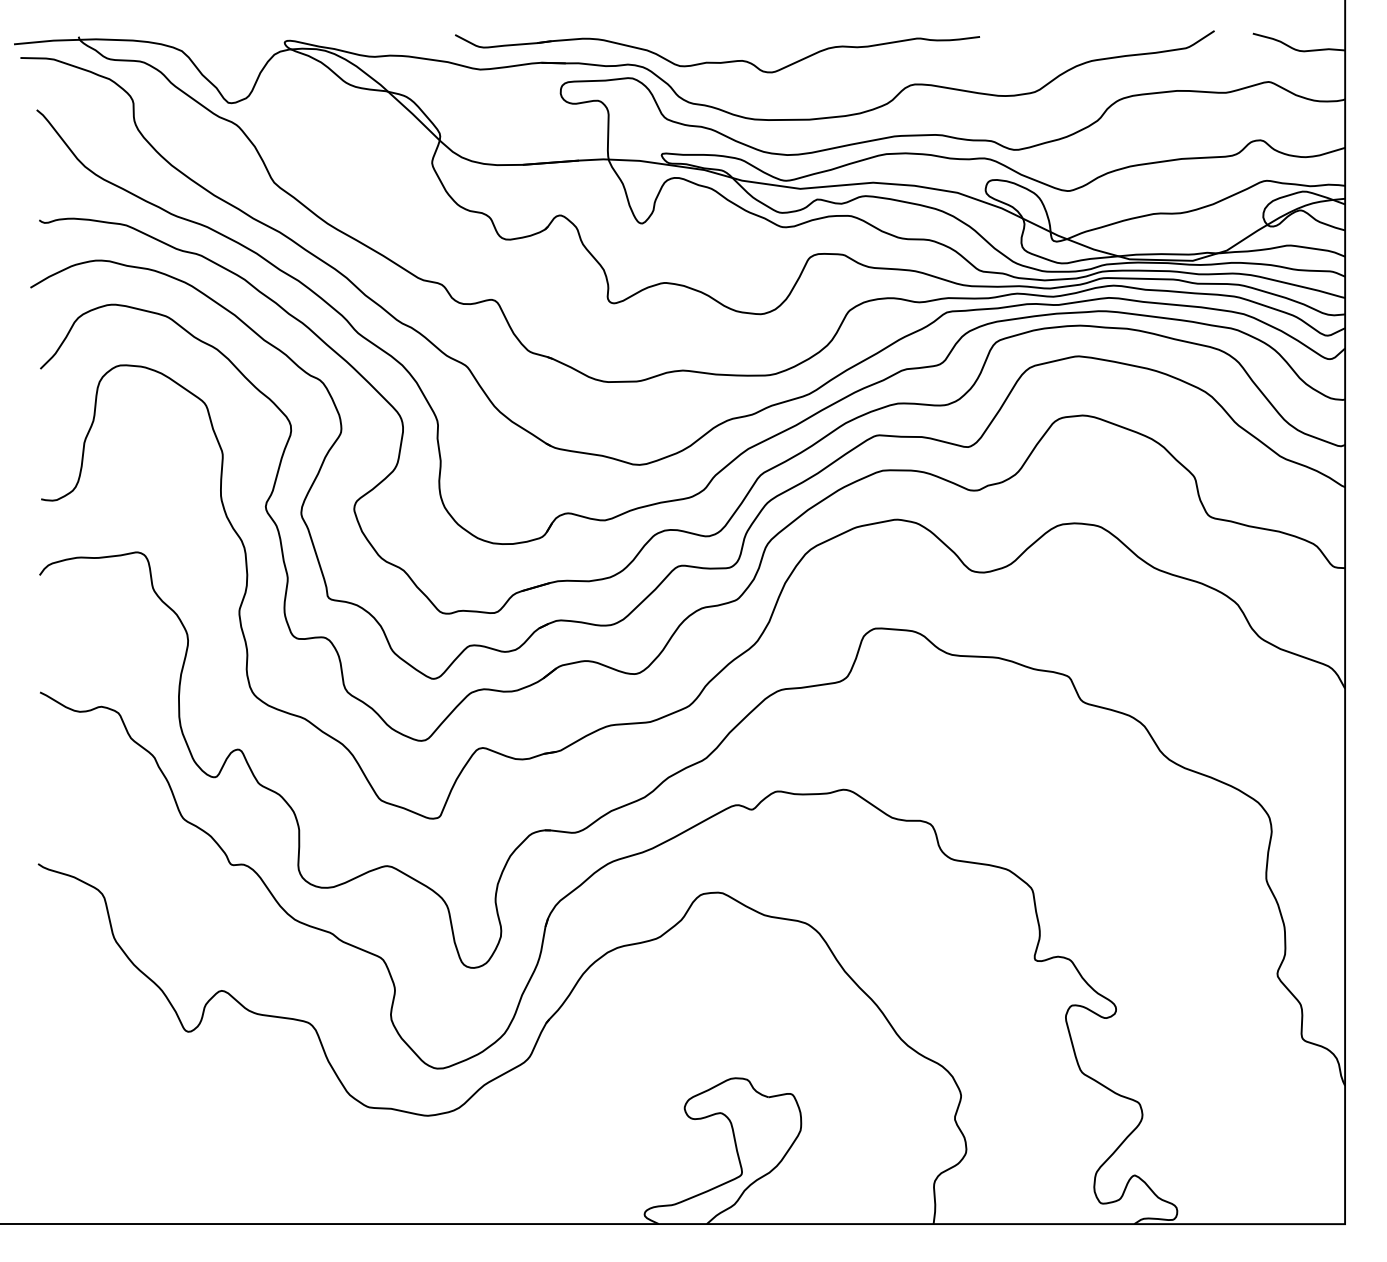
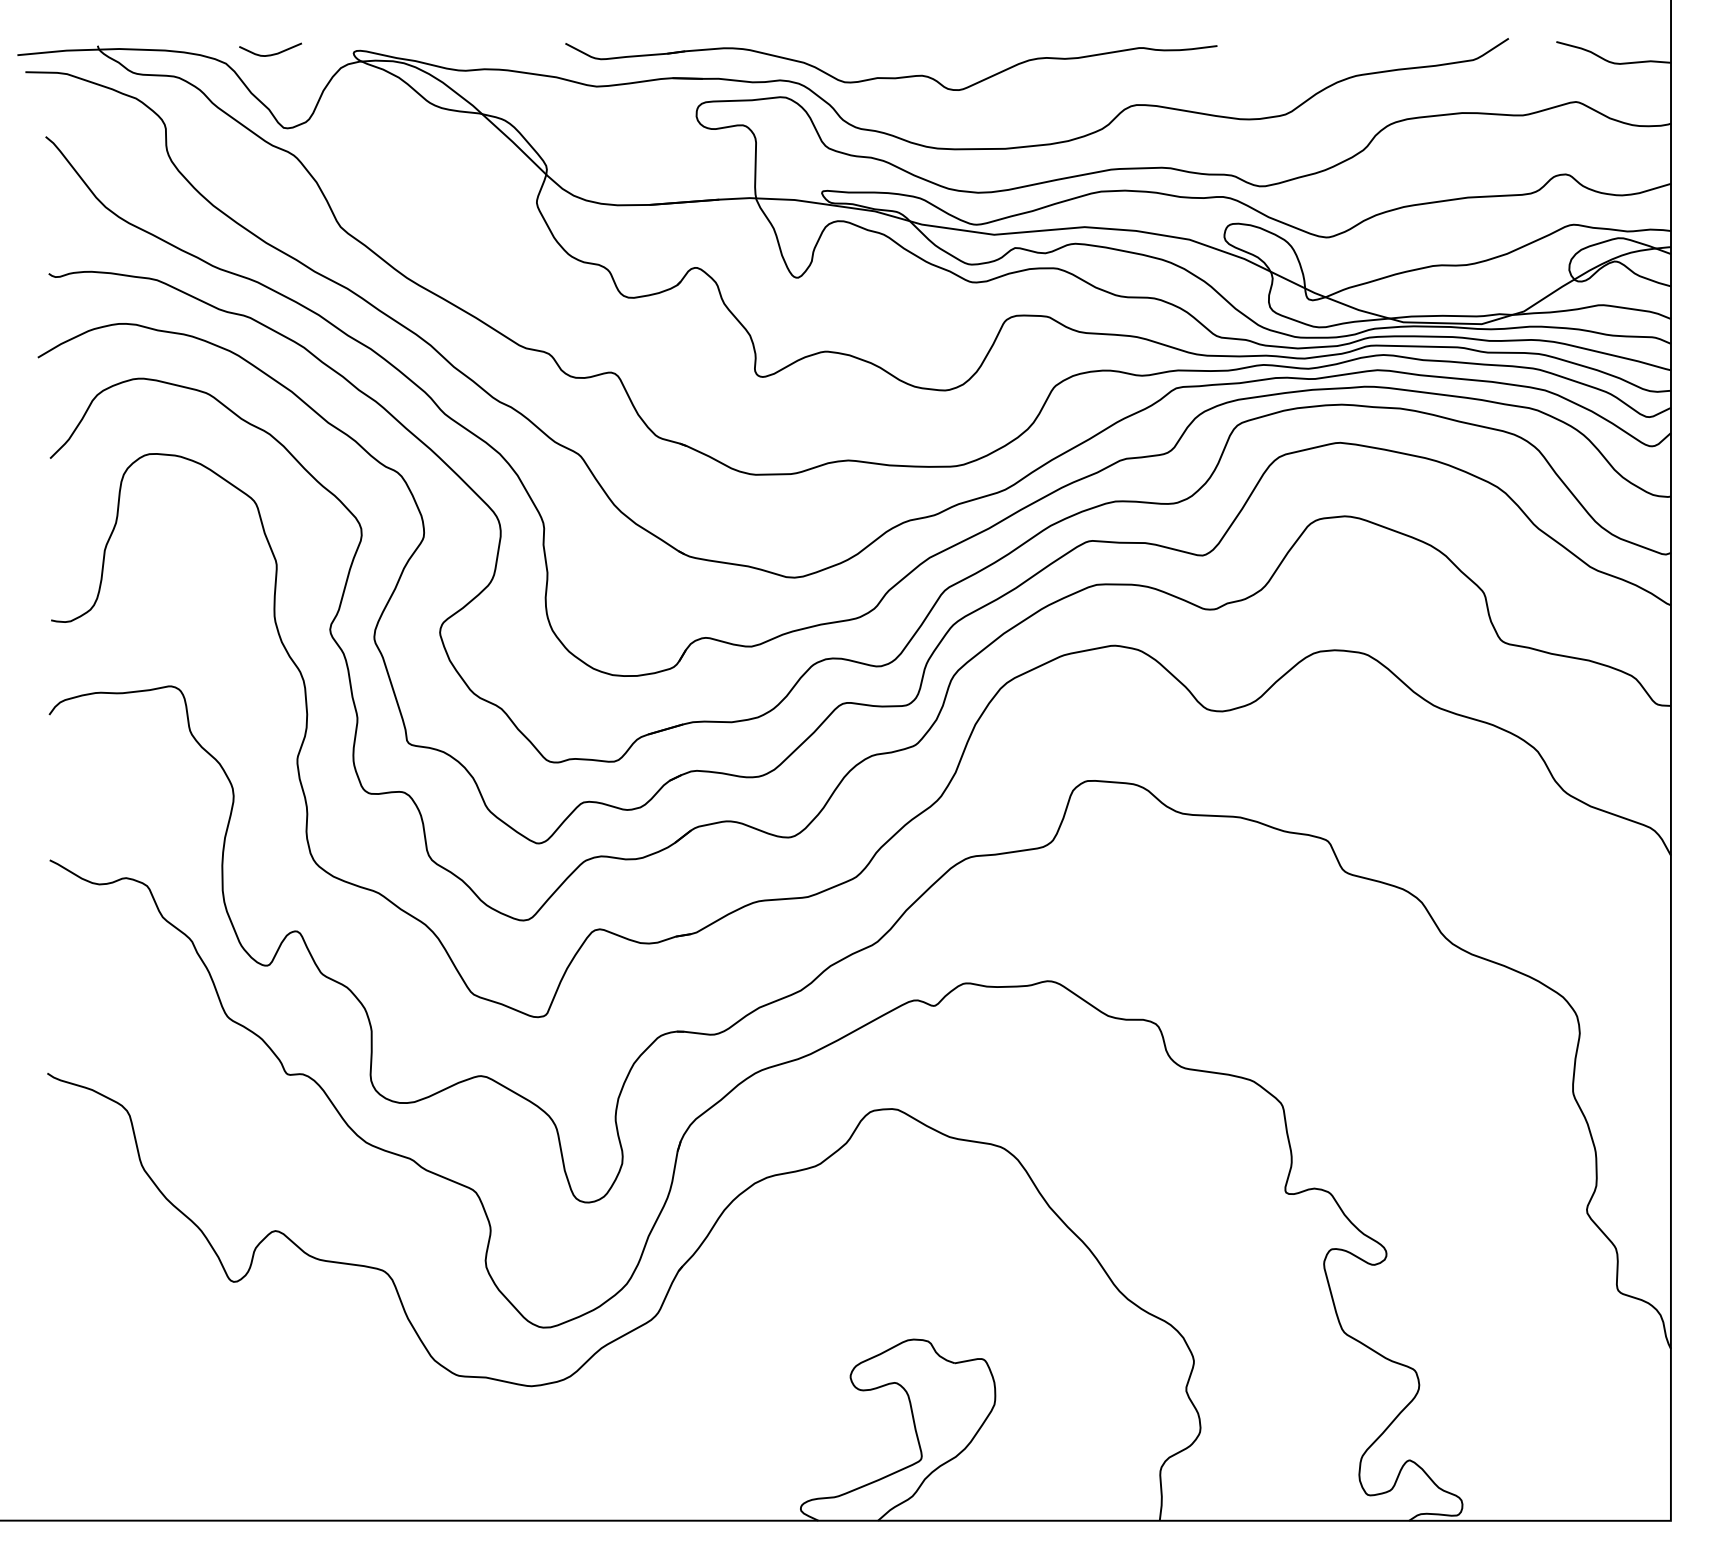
curve: (220, 42) -> (273, 53), added

